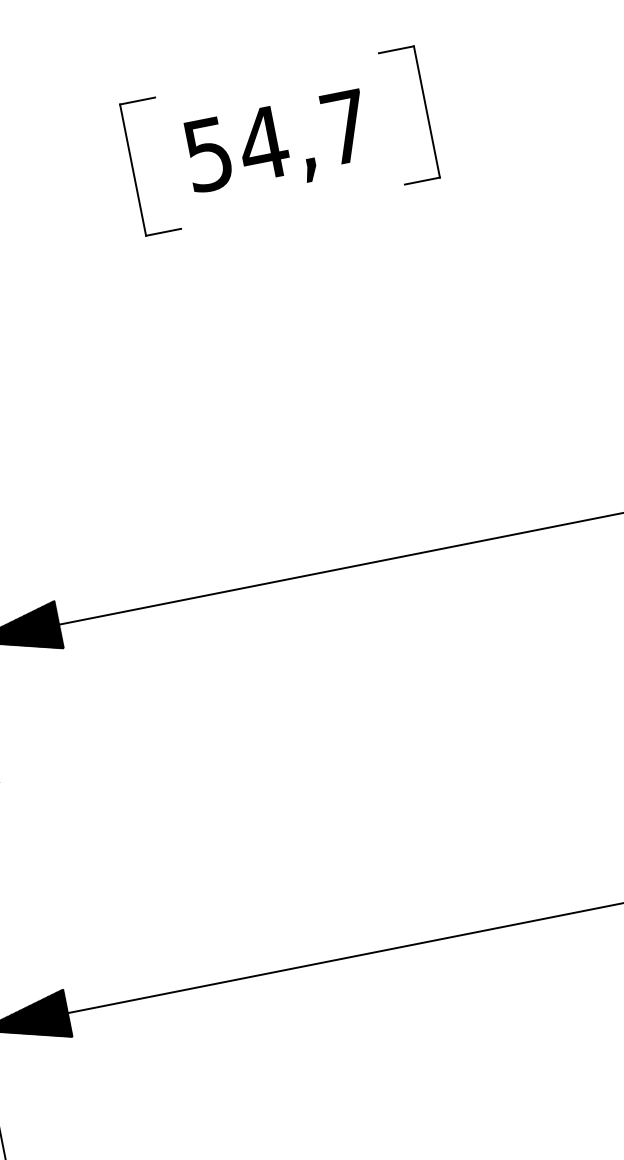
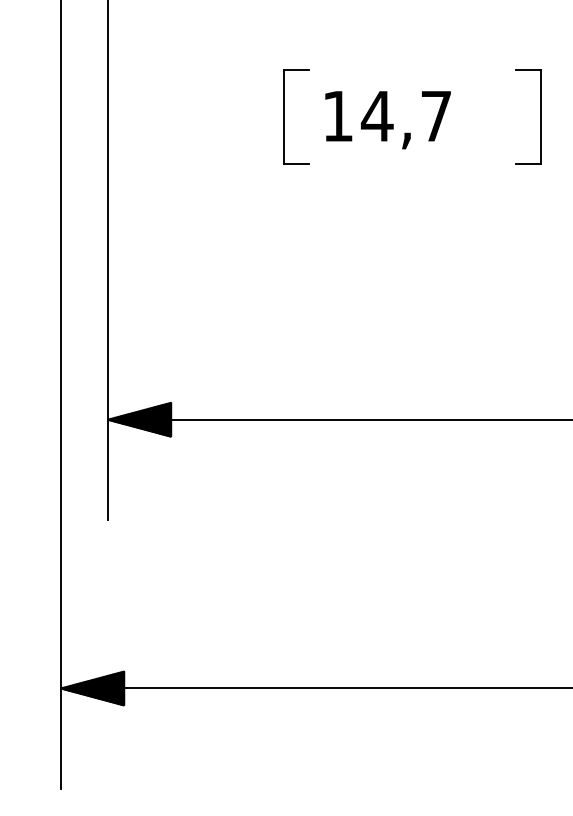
part: (425, 111) -> (540, 116), moved
text: (207, 154) -> (337, 116), 54,7 -> 14,7

